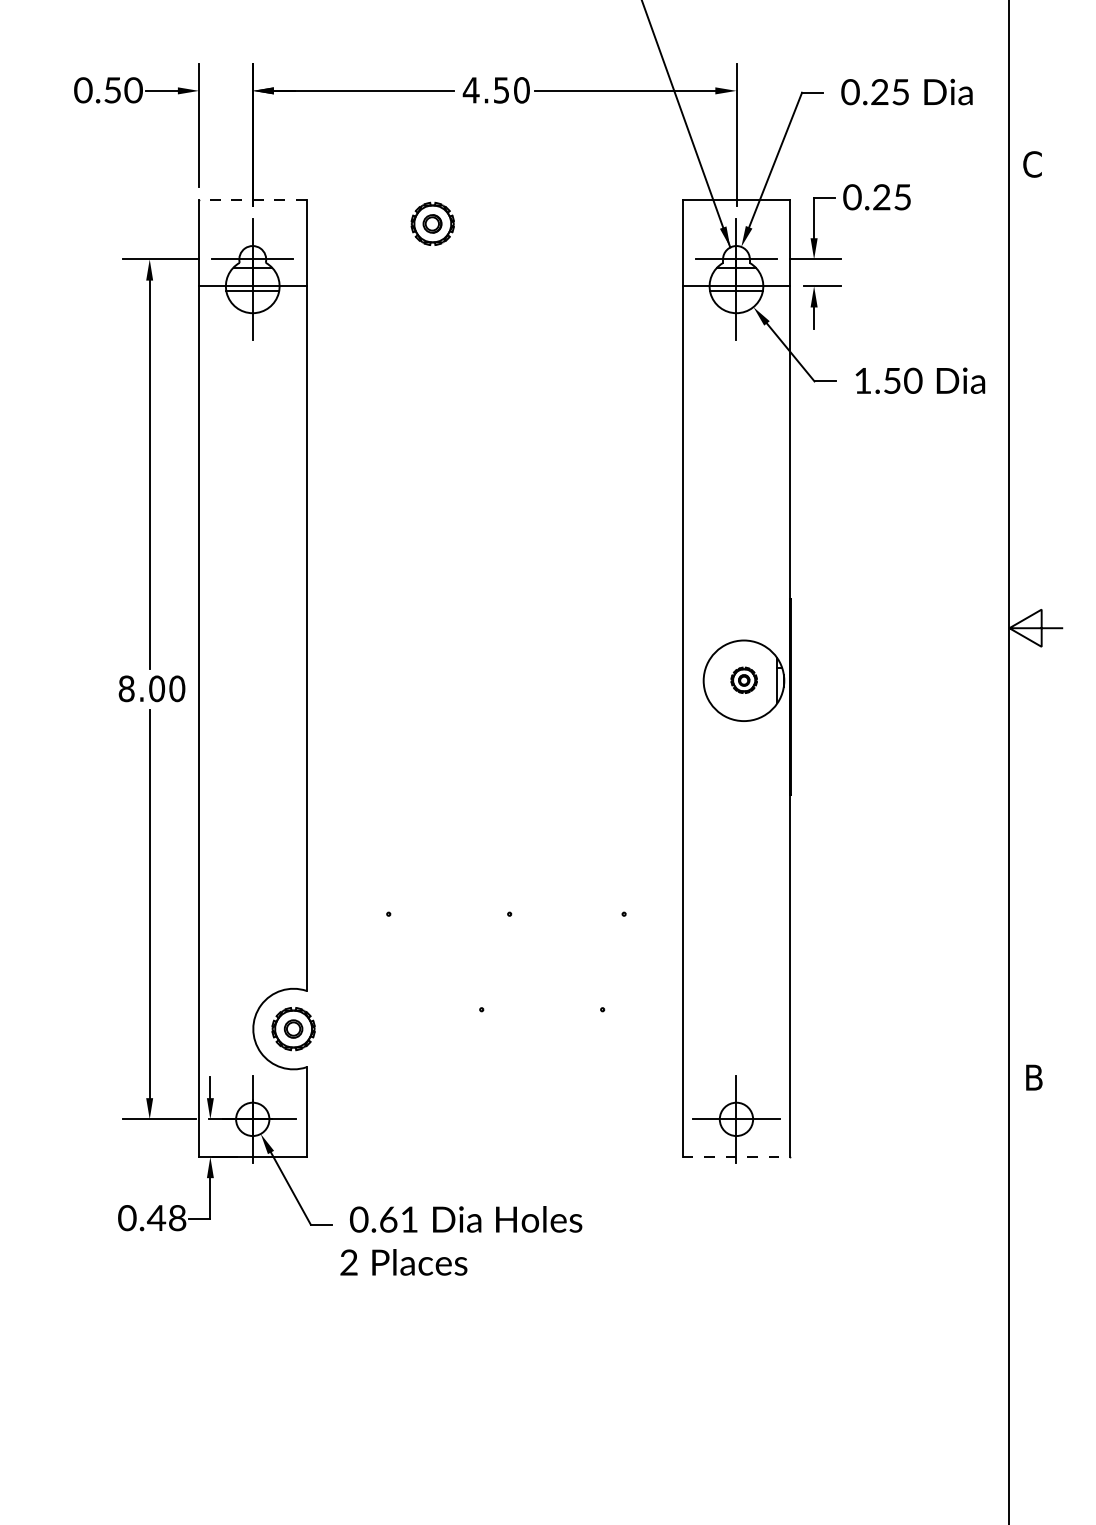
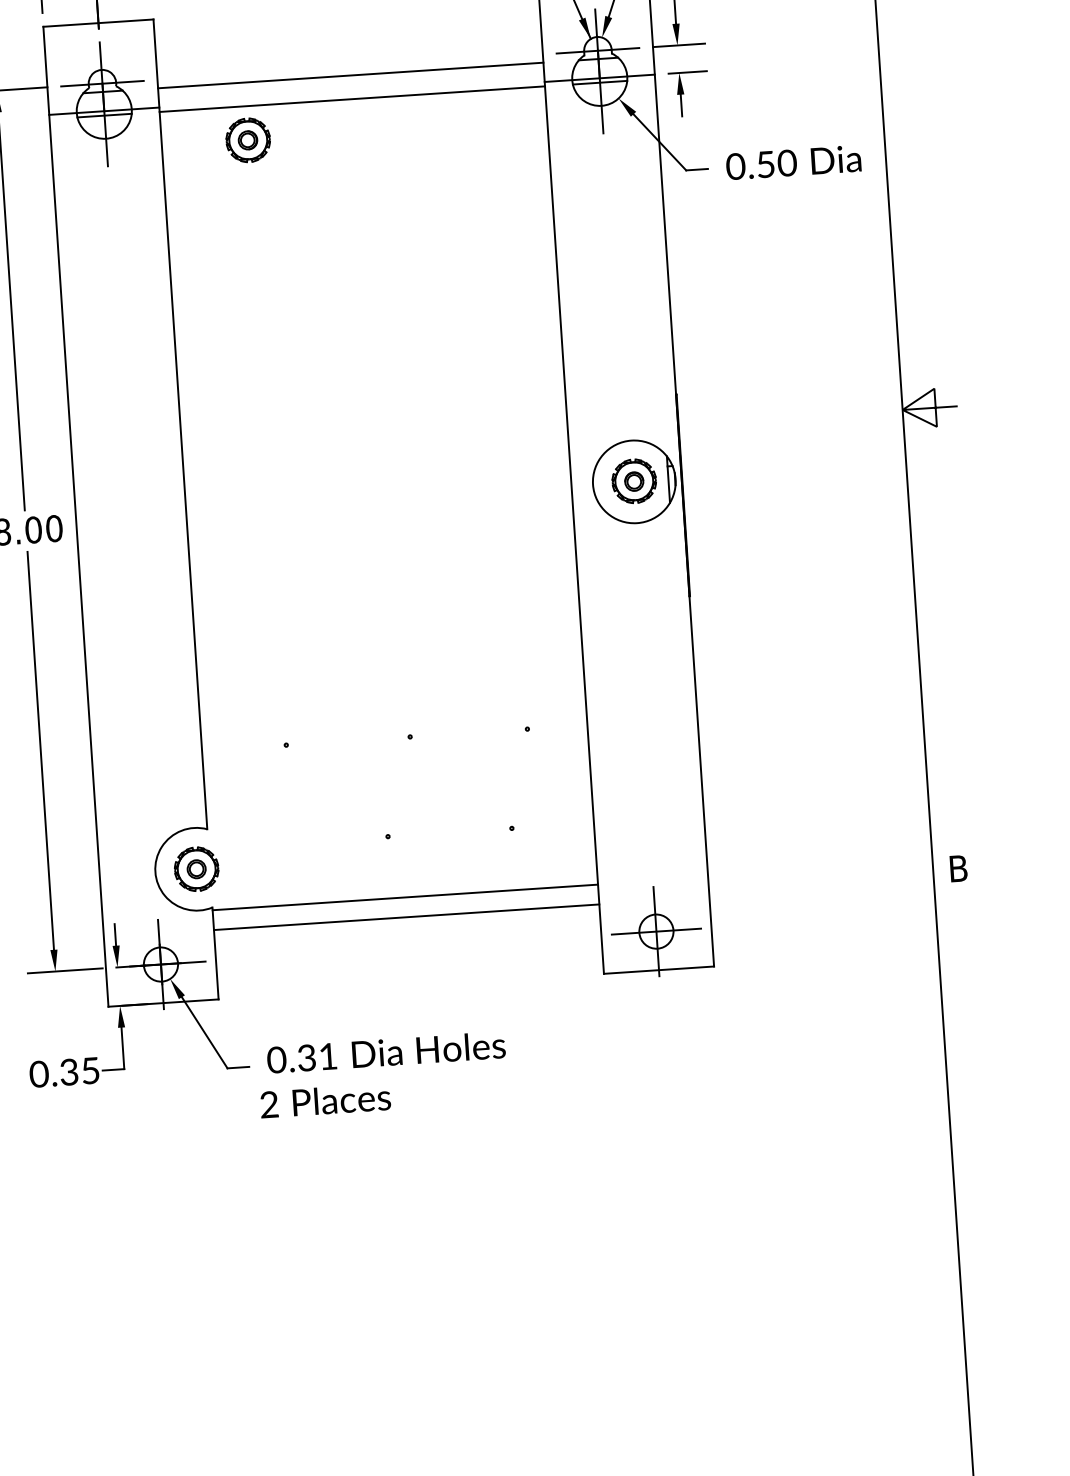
line: (252, 200) -> (98, 23), dashed -> solid
part: (432, 223) -> (247, 139), moved
line: (494, 267) -> (350, 75), added
line: (494, 290) -> (352, 99), added
text: (862, 380) -> (735, 166), 1.50 -> 0.50
part: (744, 680) -> (634, 481), size x1.67
line: (494, 1069) -> (405, 897), added
line: (494, 1089) -> (406, 917), added
line: (736, 1156) -> (659, 969), dashed -> solid
text: (166, 1218) -> (79, 1071), 0.48 -> 0.35
text: (388, 1219) -> (306, 1057), 0.61 -> 0.31

